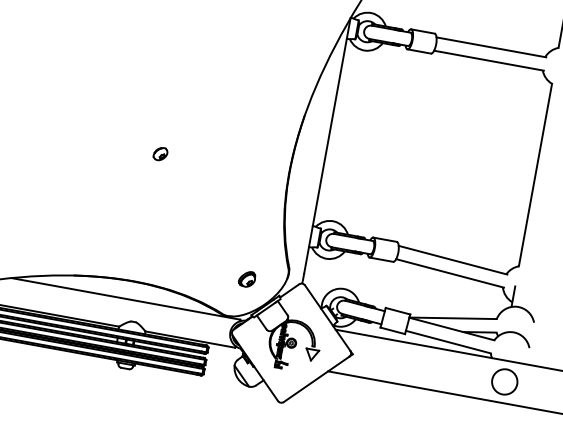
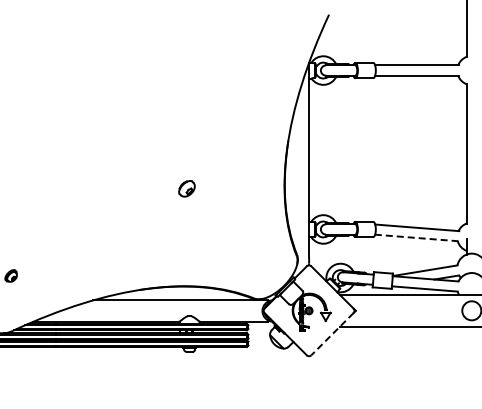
part: (159, 153) -> (186, 188), size x1.6
line: (449, 272) -> (416, 237), solid -> dashed
part: (246, 279) -> (267, 269), removed
line: (316, 379) -> (332, 334), solid -> dashed

